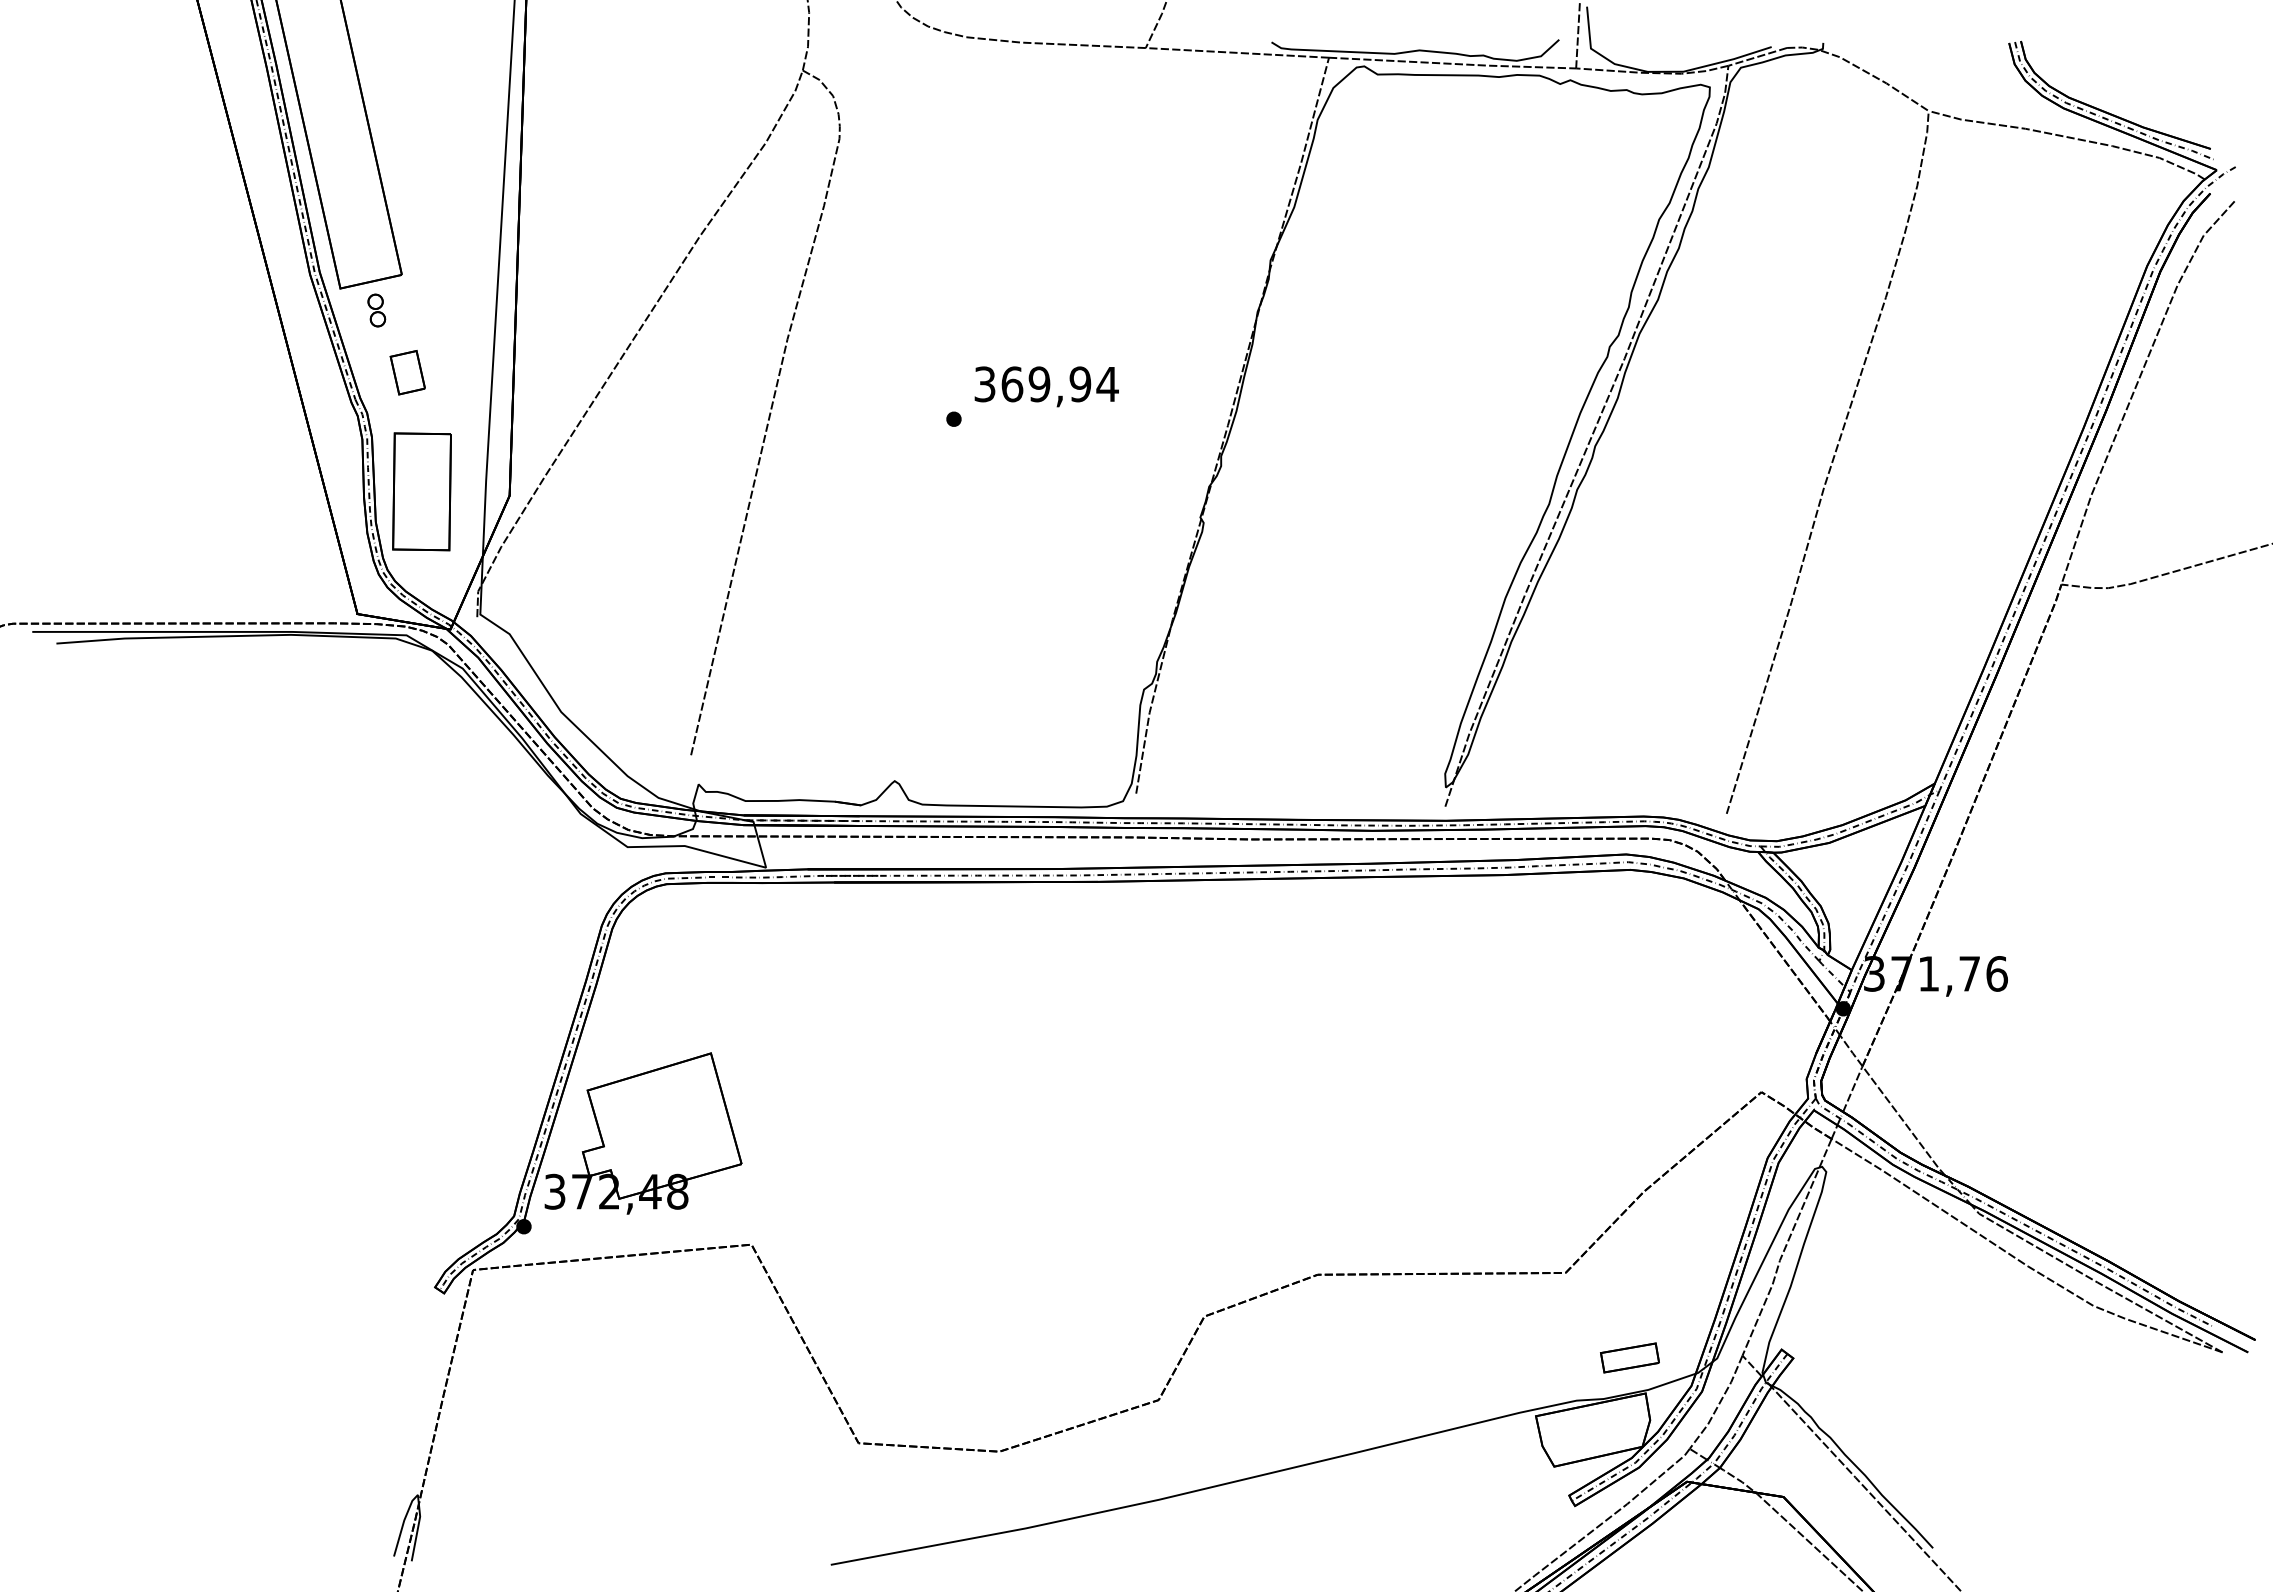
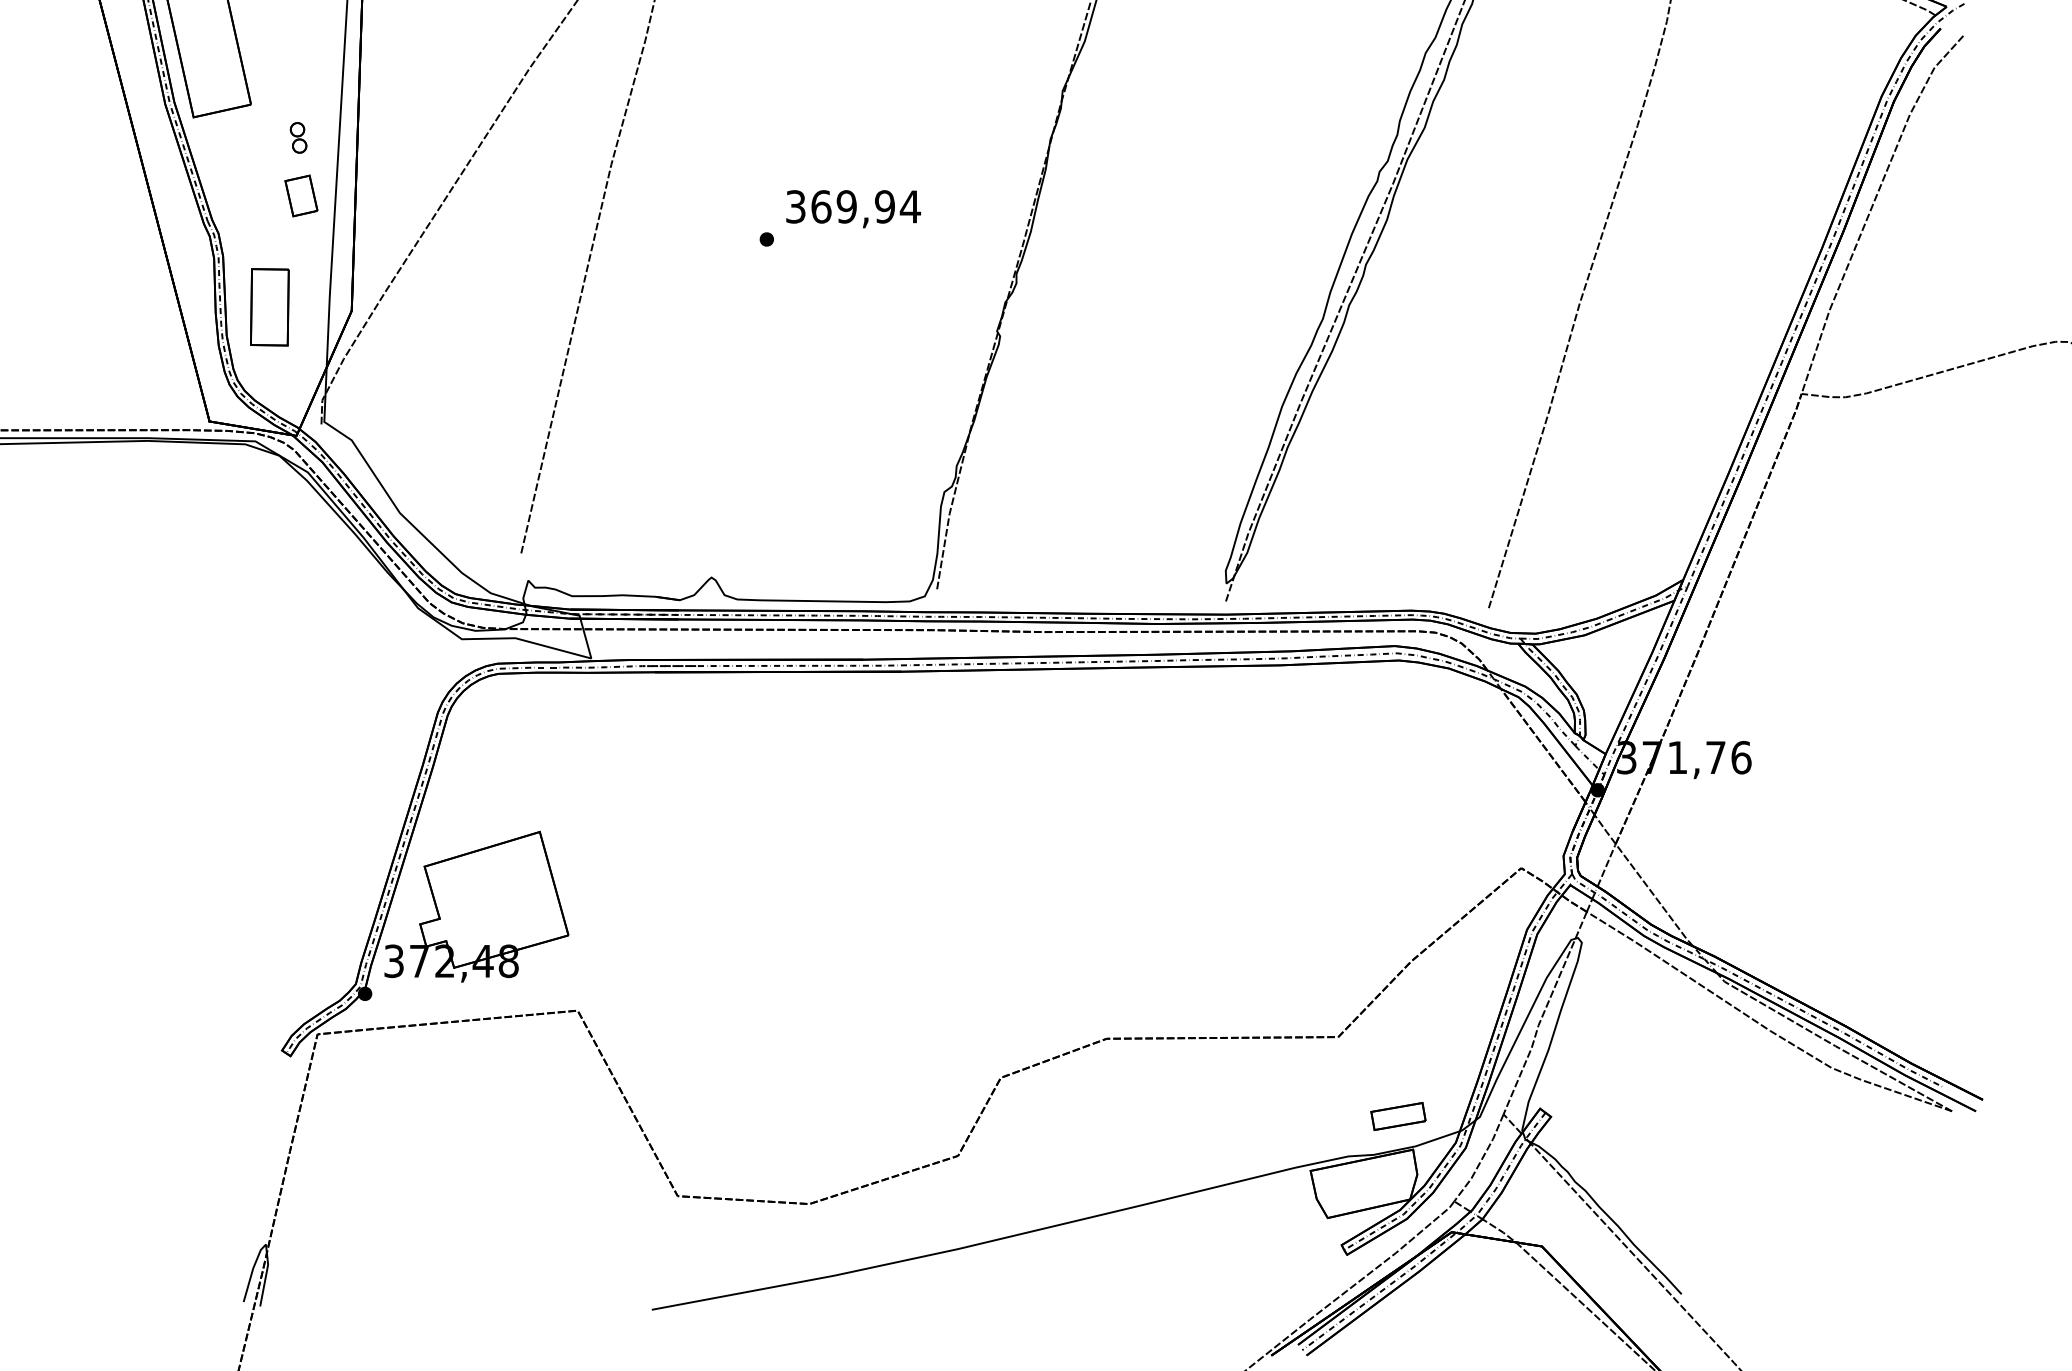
part: (376, 310) -> (298, 137), moved
part: (407, 372) -> (301, 195), moved
part: (421, 491) -> (269, 306), size x0.7

